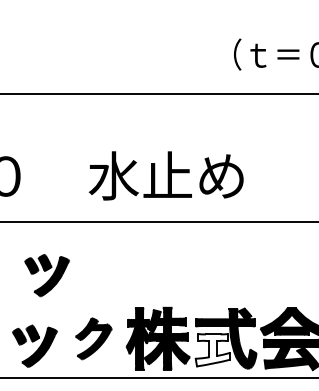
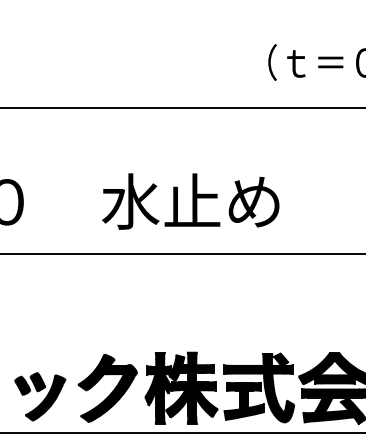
part: (47, 275) -> (54, 315), removed
part: (93, 338) -> (107, 387), size x1.43
fill: (213, 349) -> (244, 400), added

